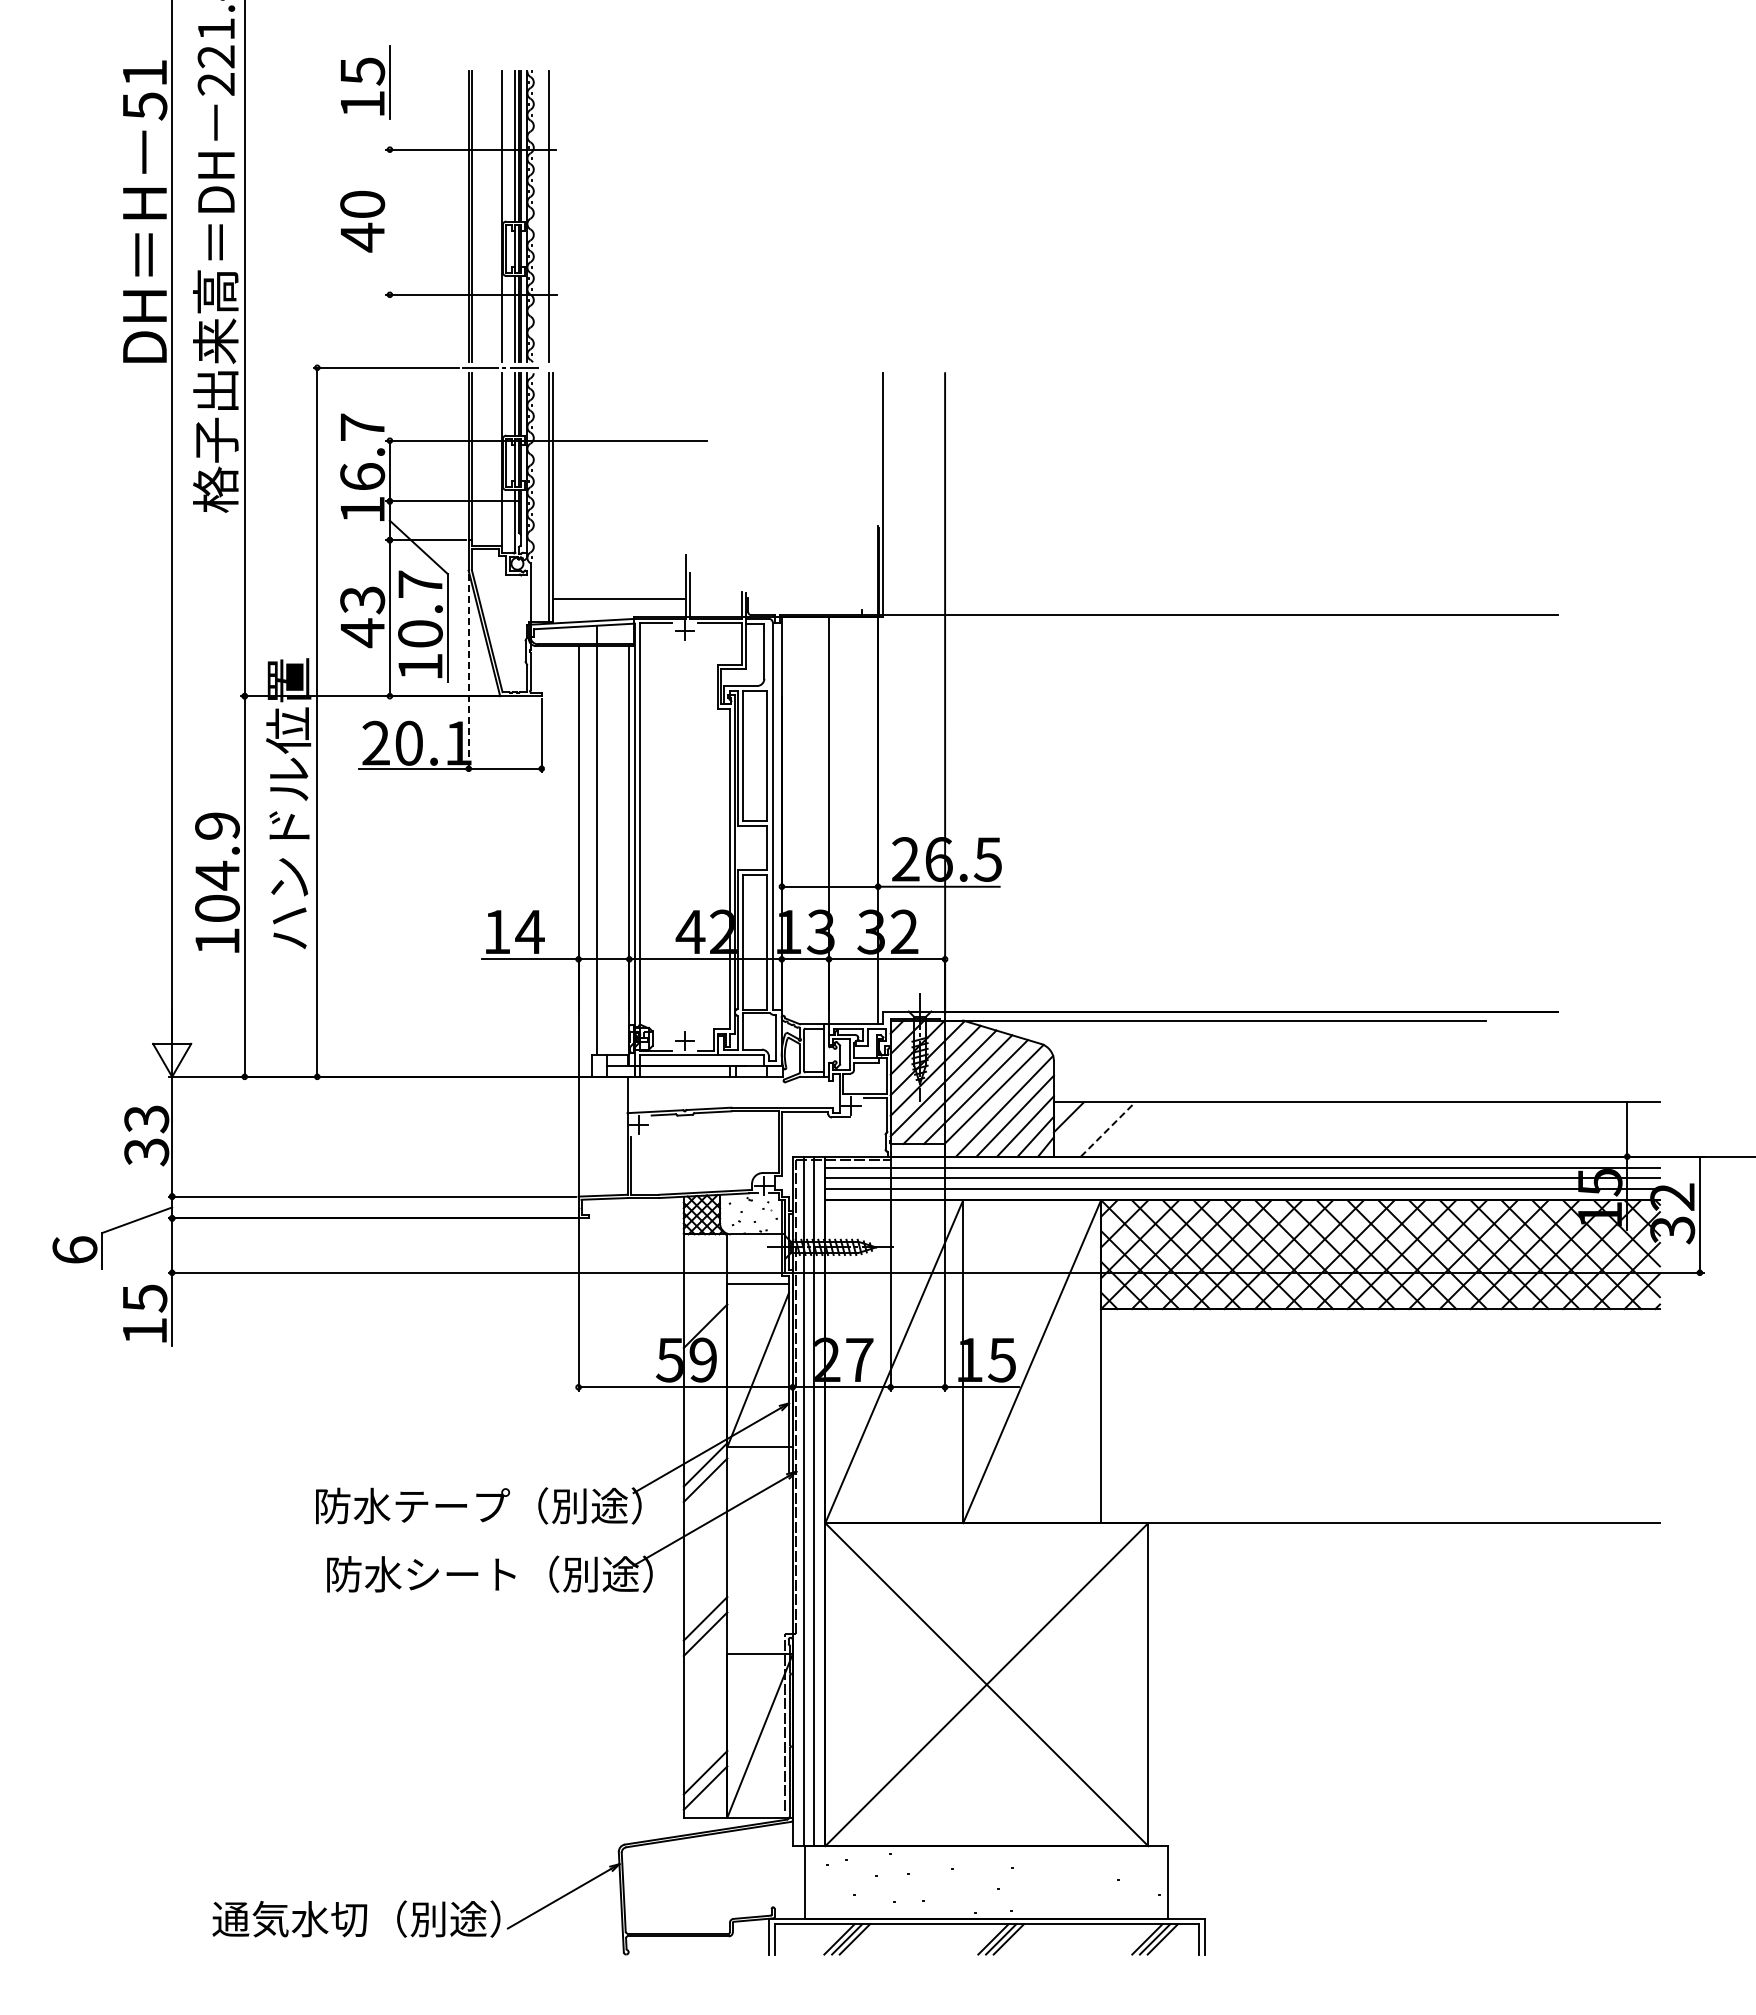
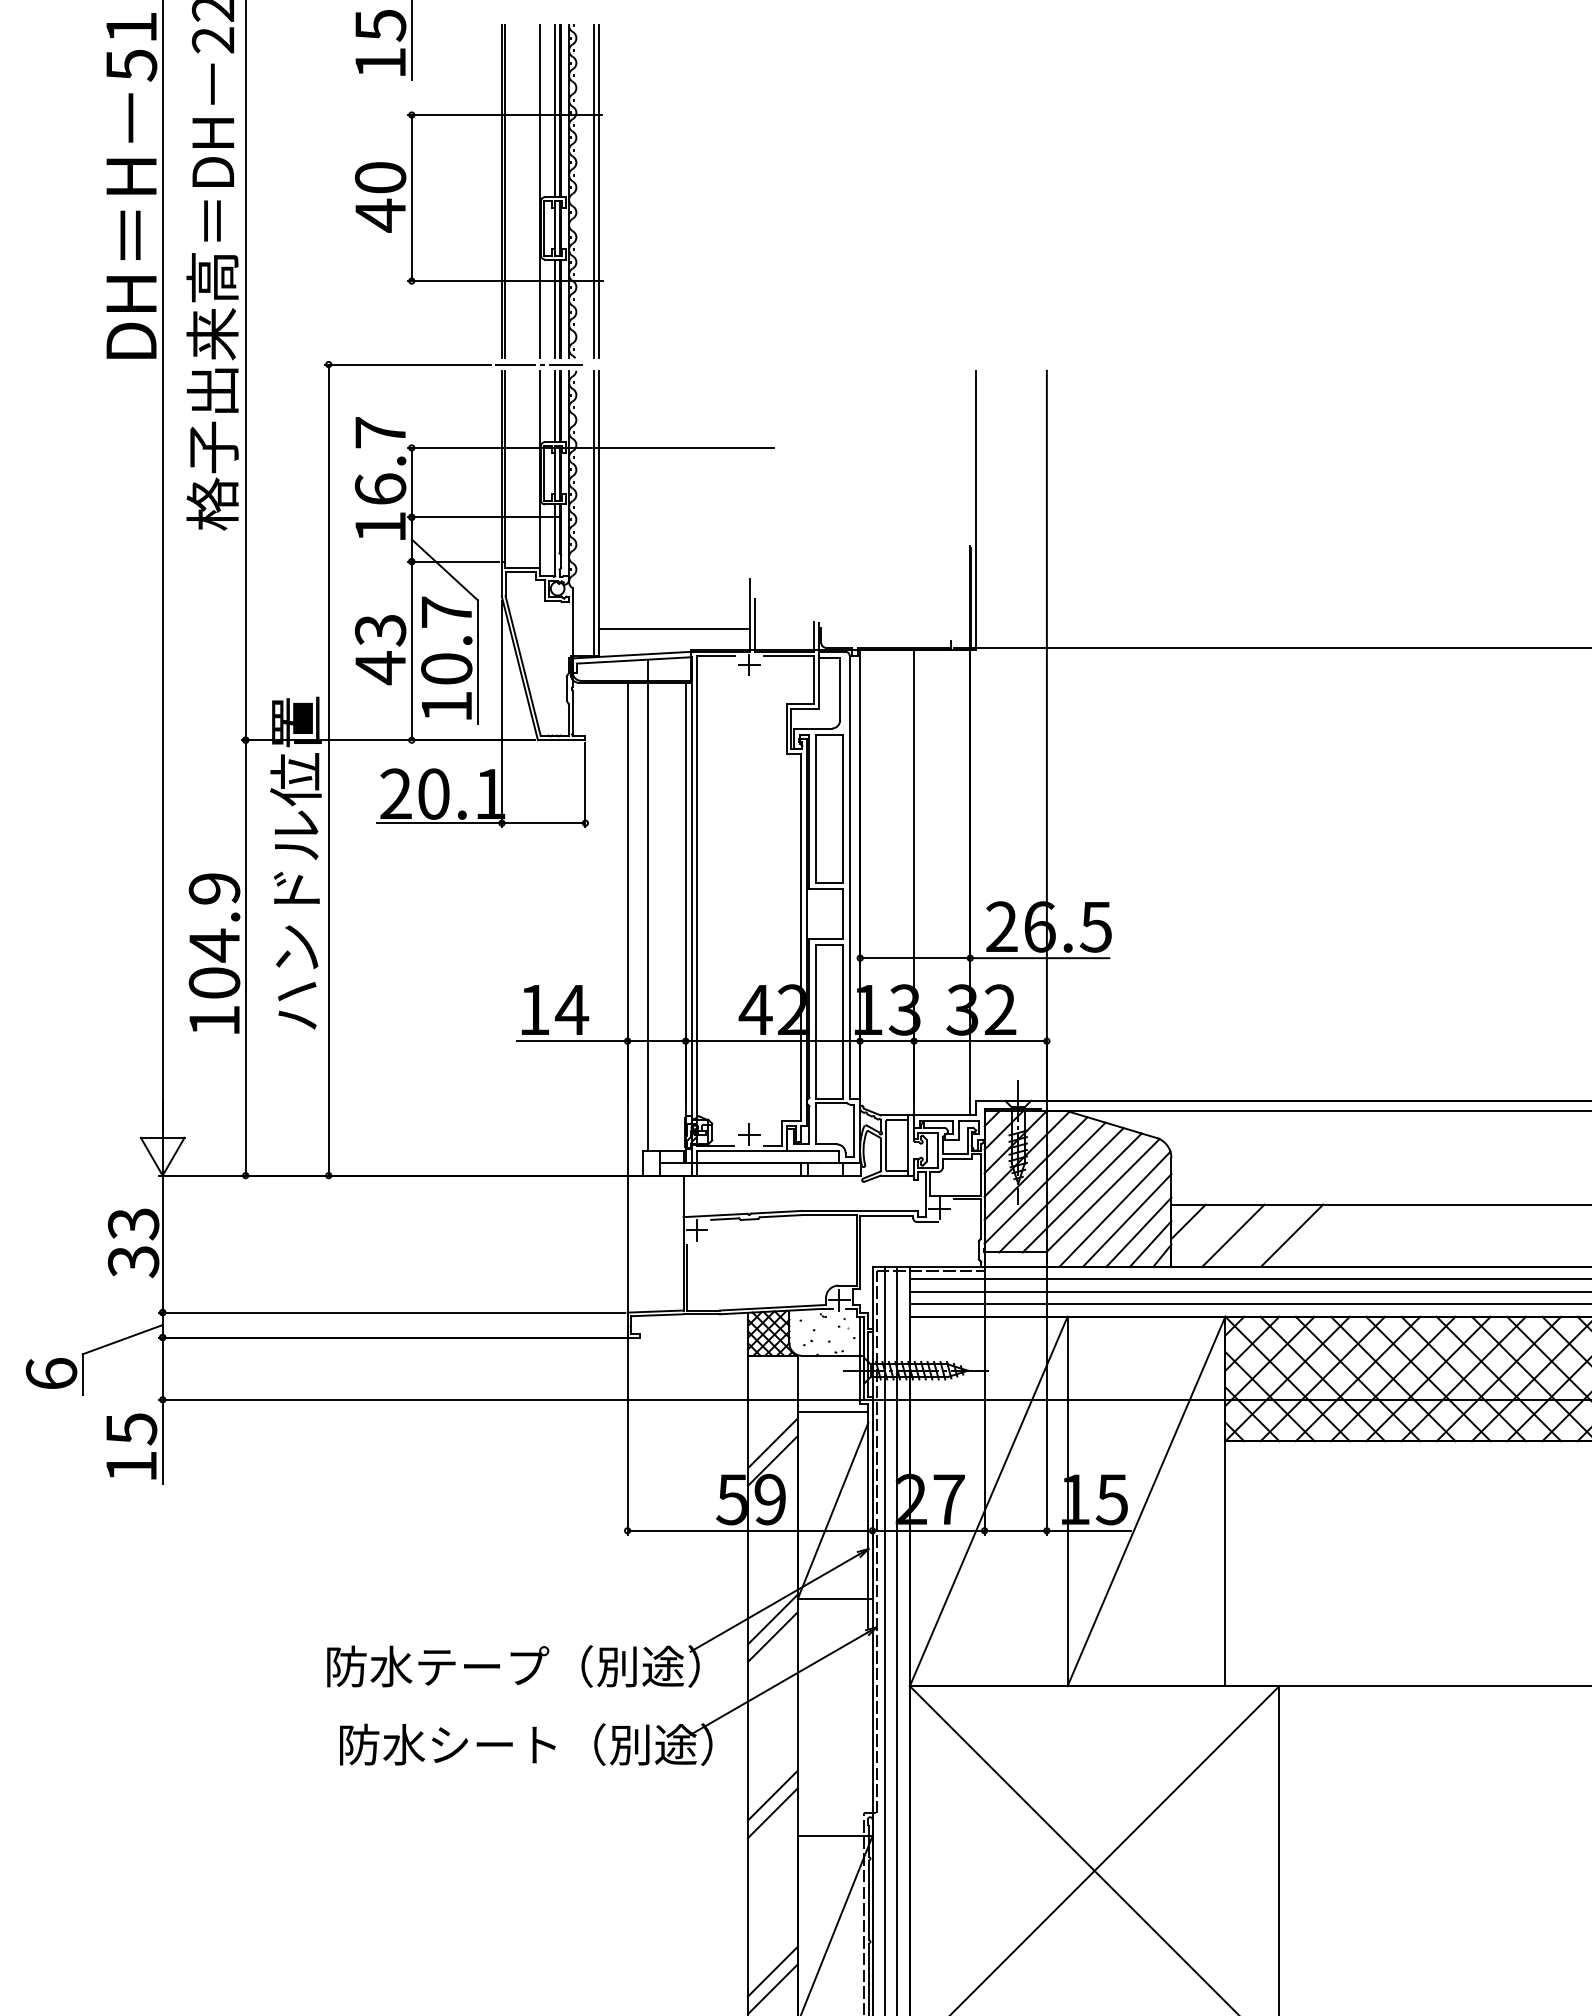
line: (553, 216) -> (598, 191), added
line: (389, 221) -> (411, 197), added
line: (468, 673) -> (501, 714), dashed -> solid
line: (1108, 1129) -> (1233, 1235), dashed -> solid
line: (1159, 1129) -> (1292, 1235), added
line: (705, 1310) -> (772, 1442), added

